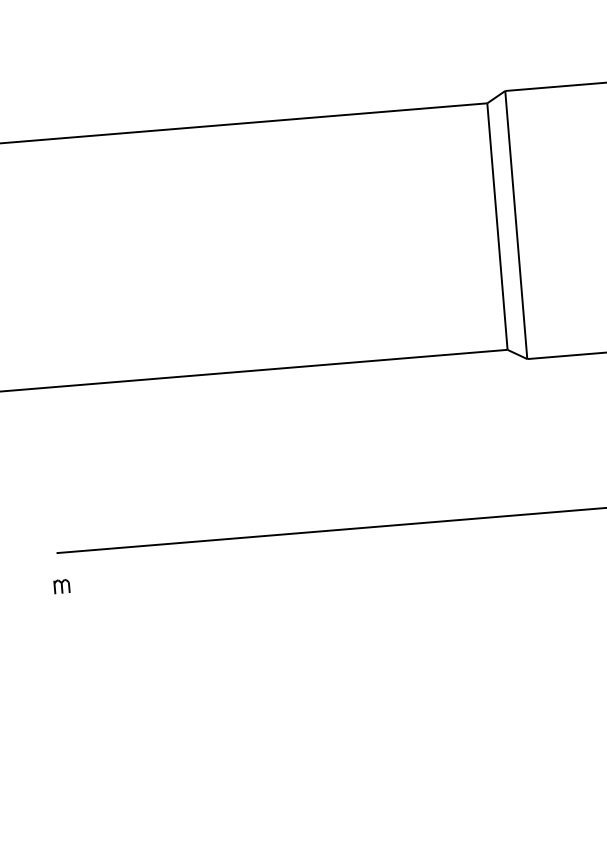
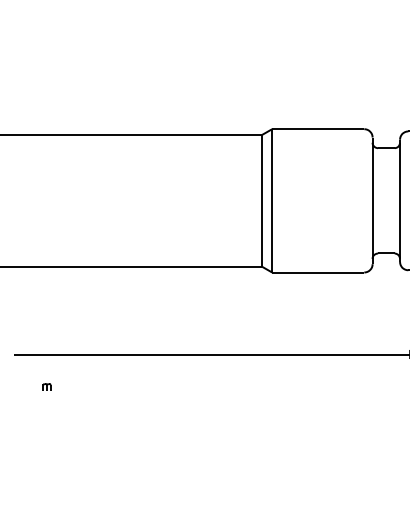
part: (60, 585) -> (46, 386), moved

